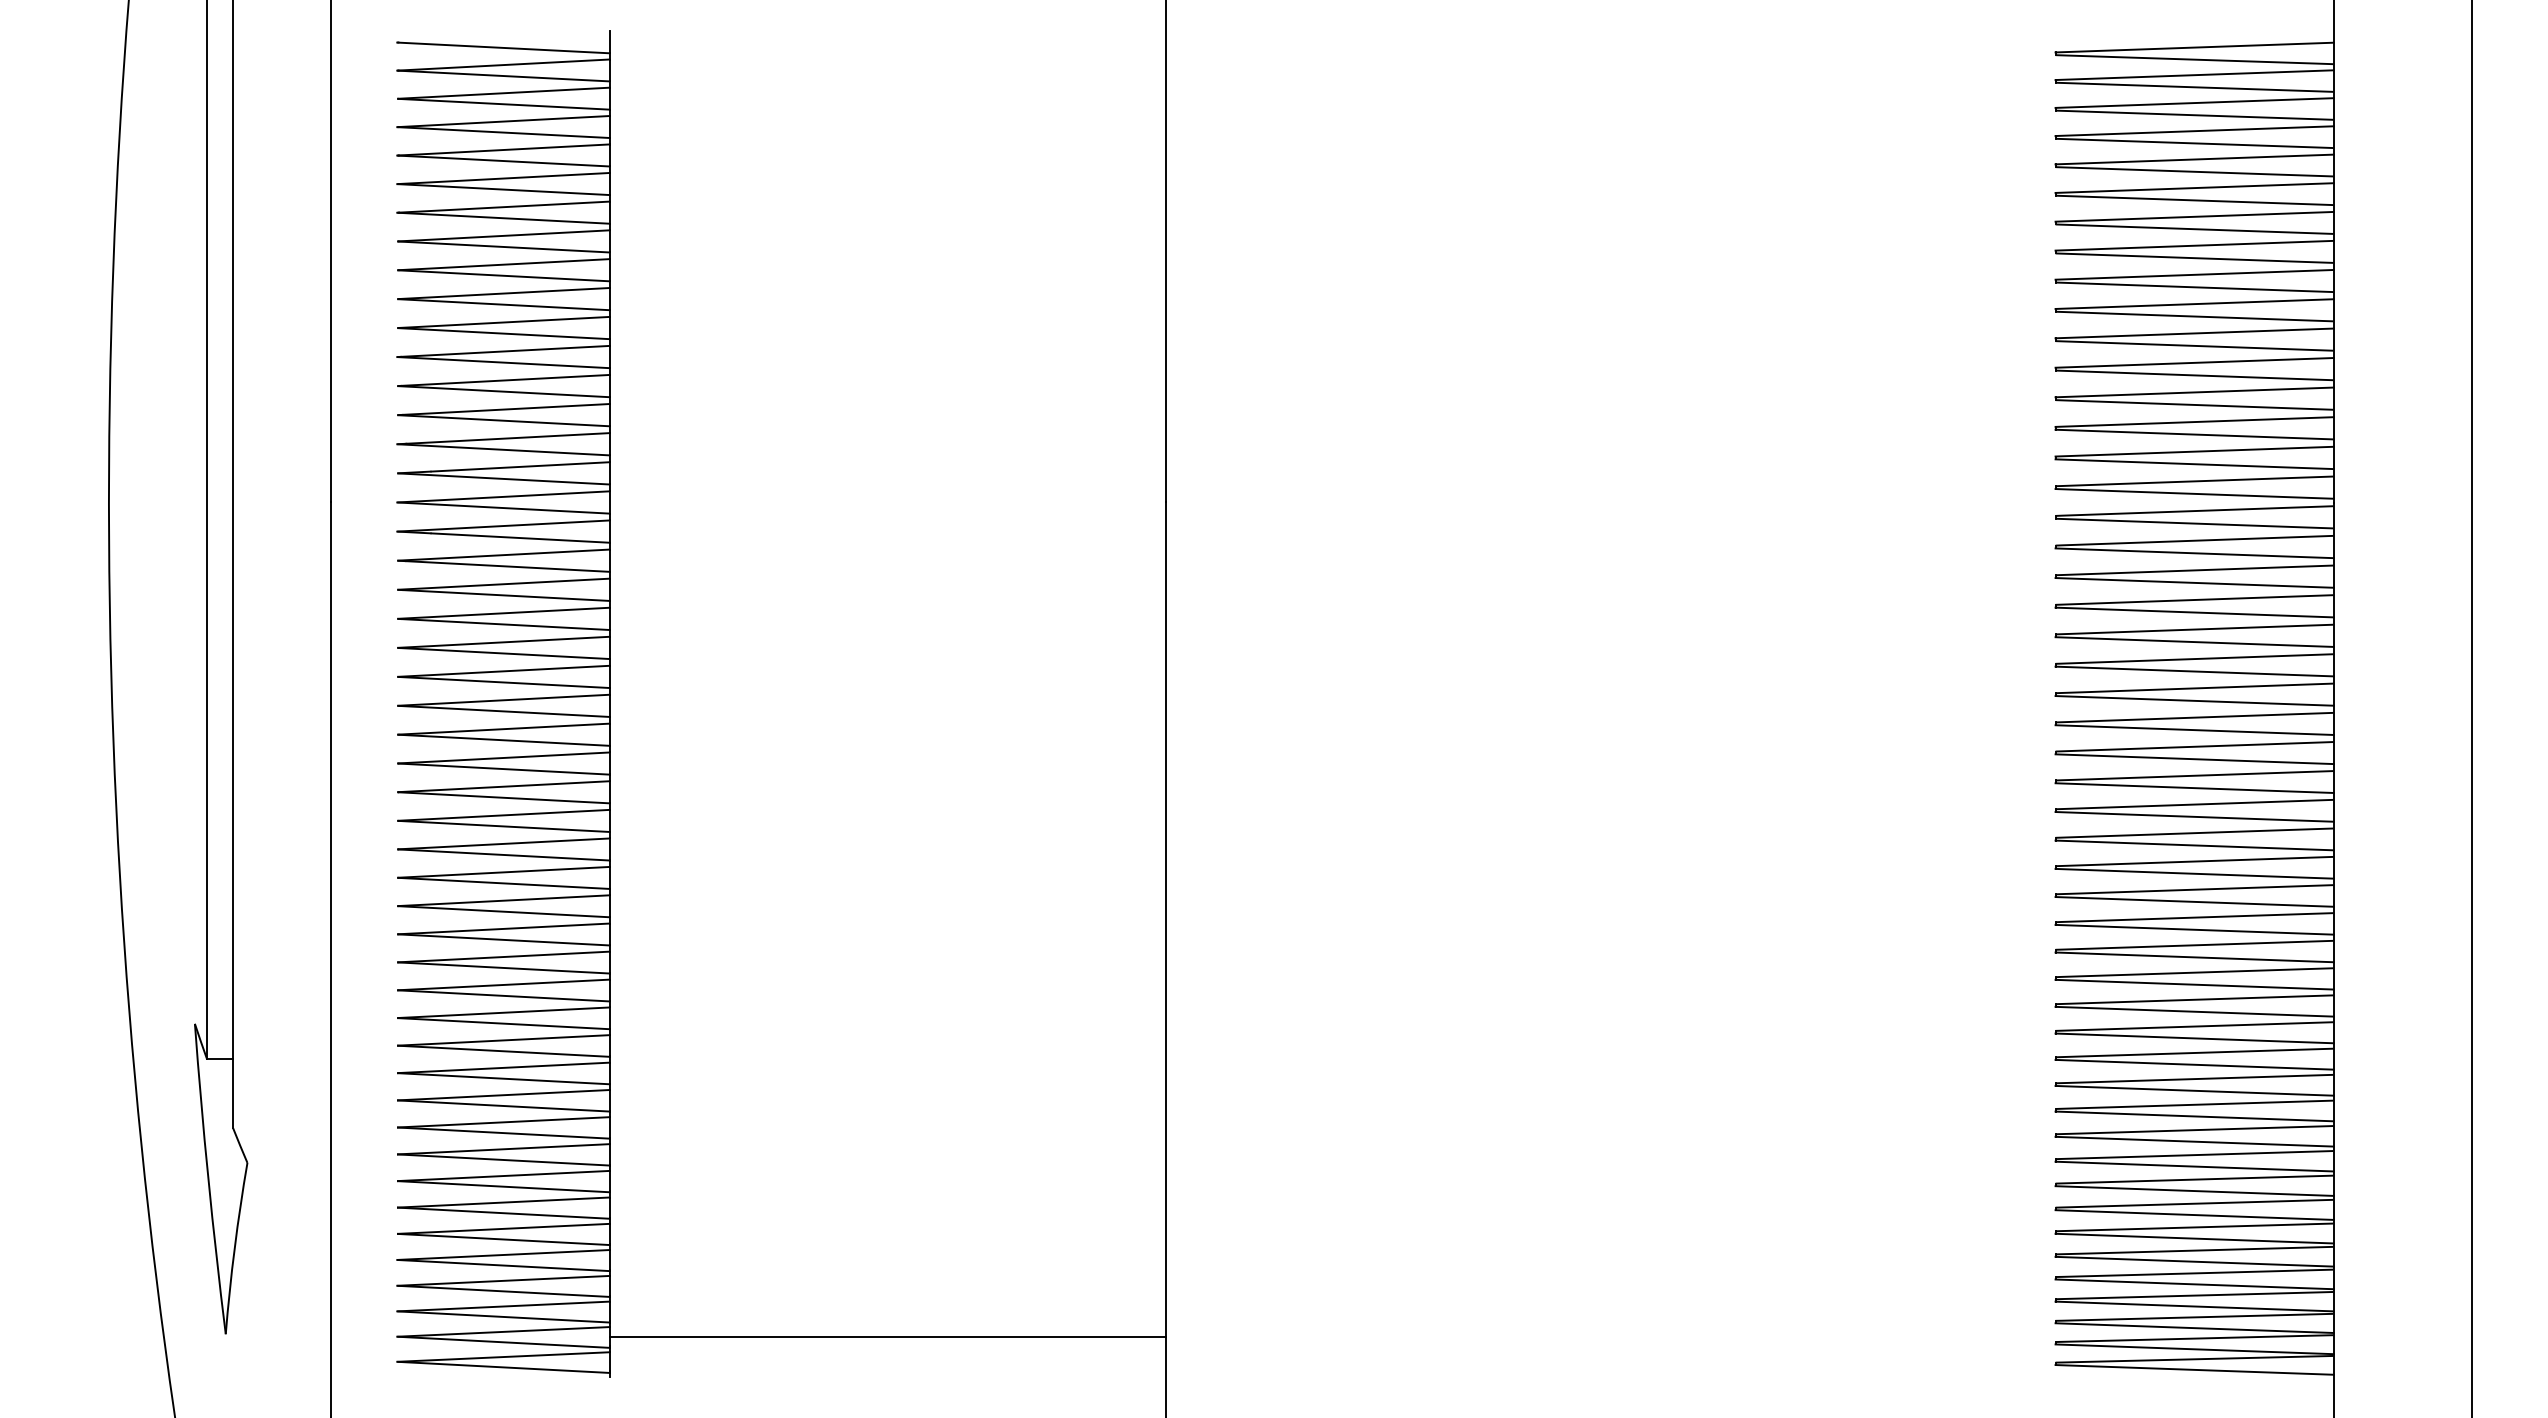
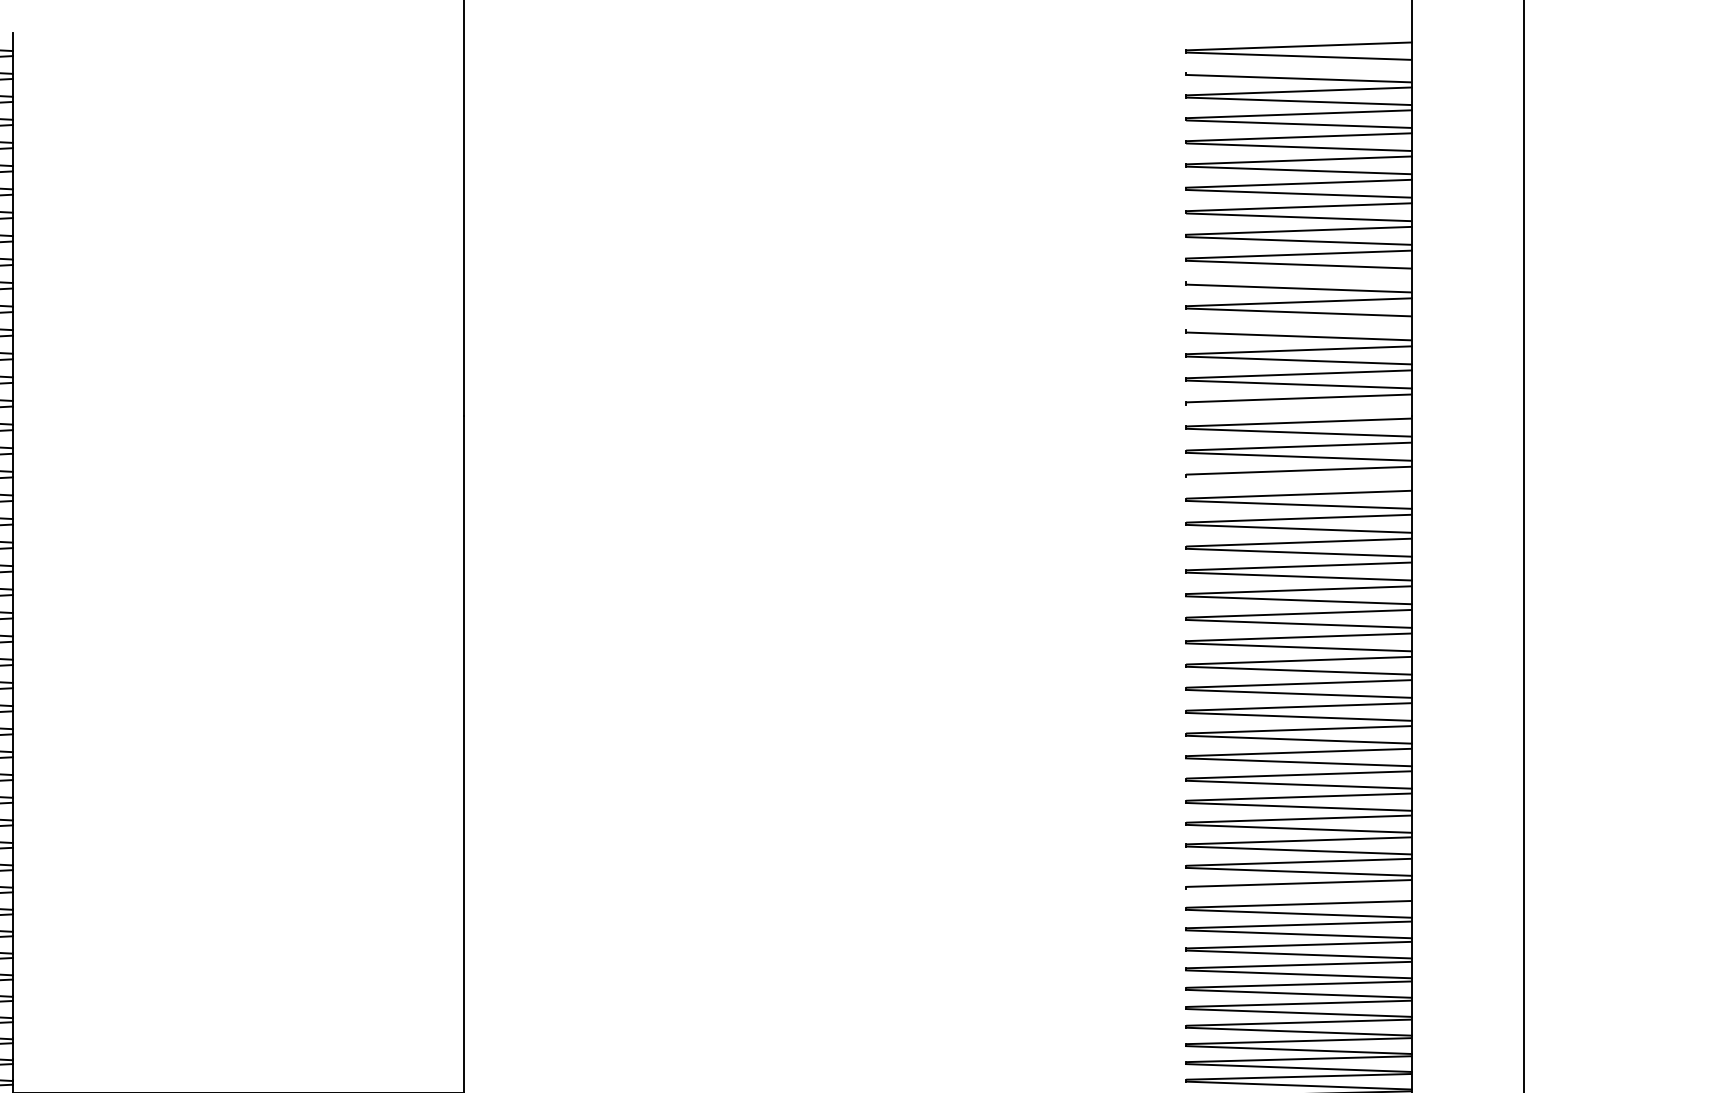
line: (2194, 75) -> (1298, 69), removed
line: (2194, 333) -> (1298, 278), removed
line: (2194, 392) -> (1298, 326), removed
line: (2194, 493) -> (1298, 408), removed
line: (2194, 582) -> (1298, 480), removed
line: (2194, 1090) -> (1298, 892), removed

